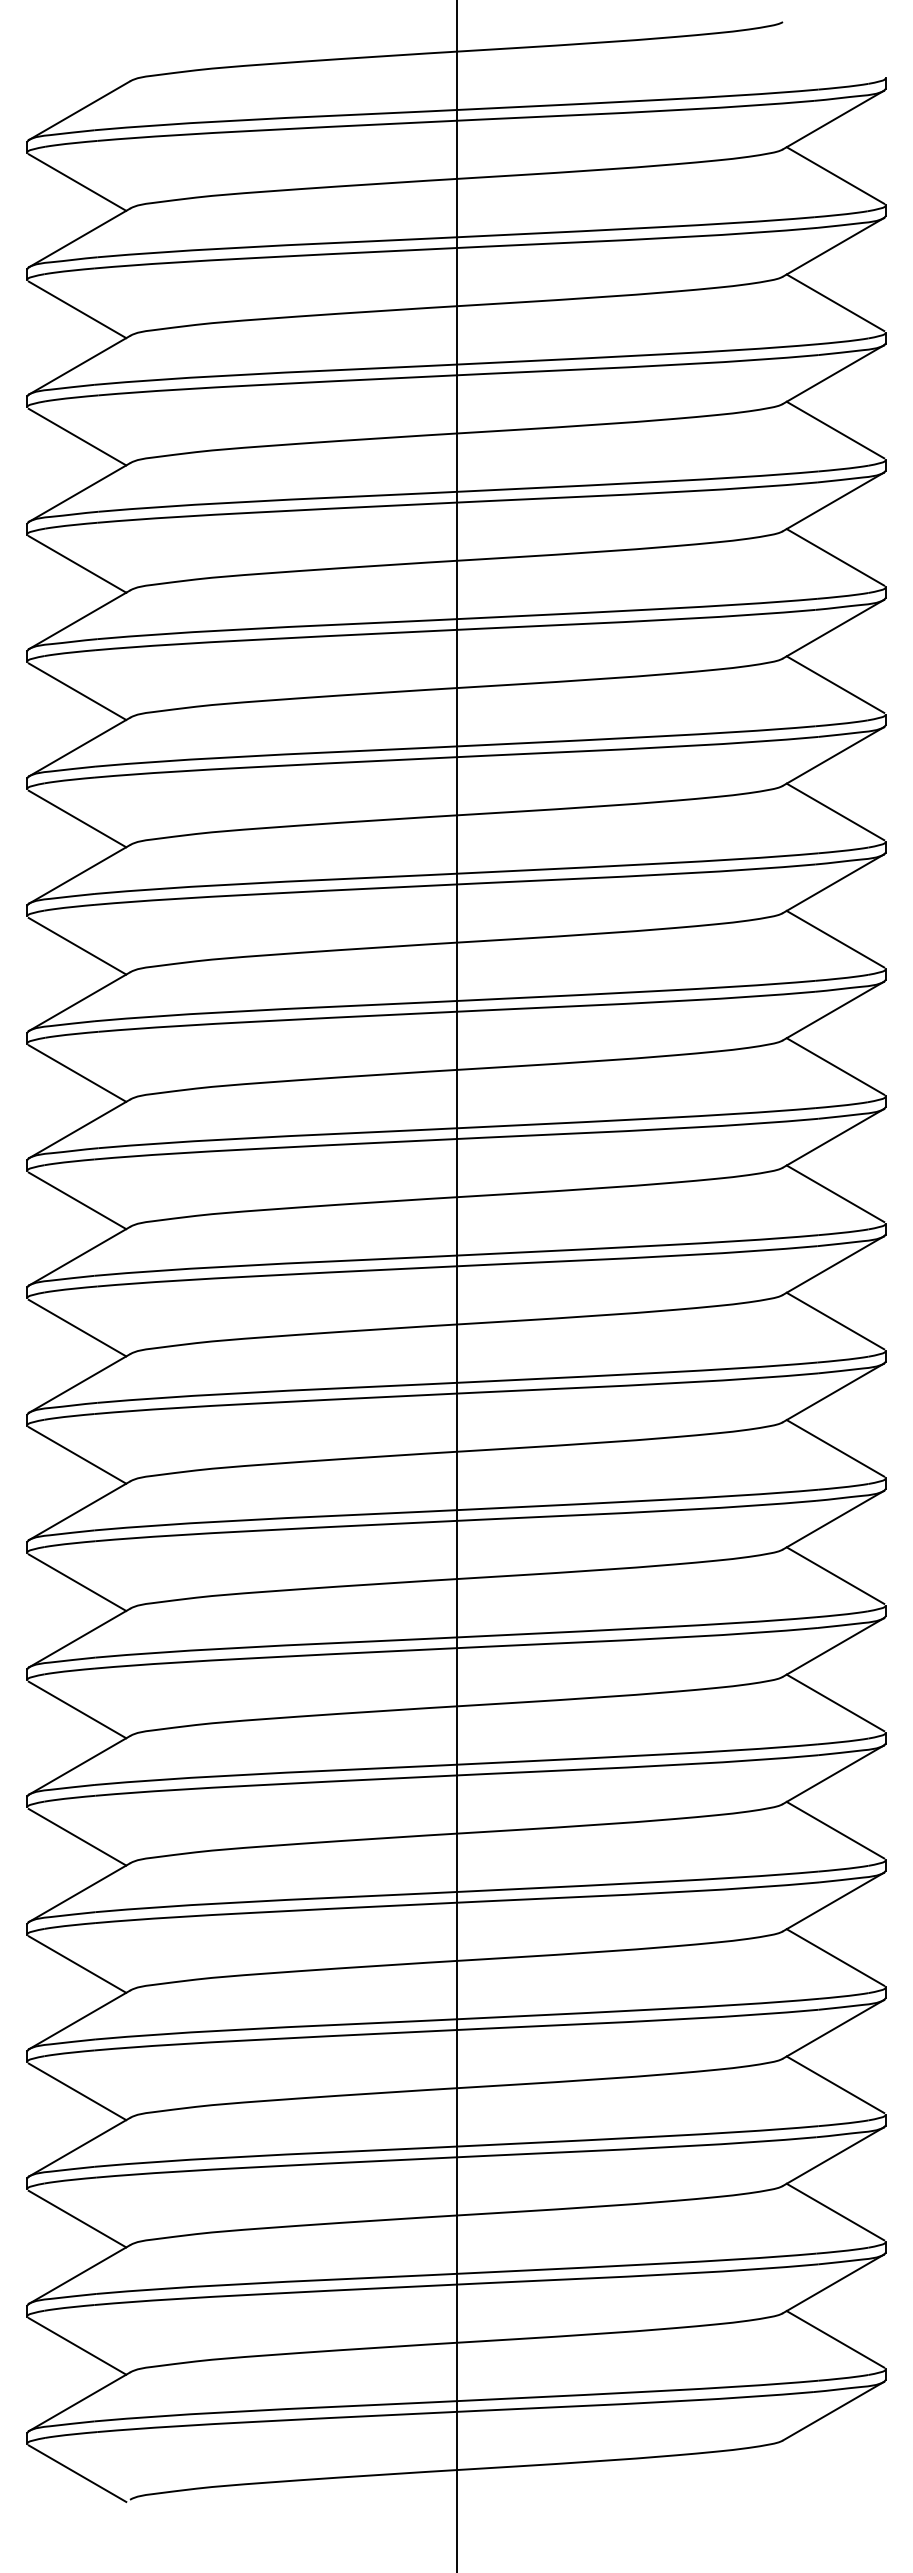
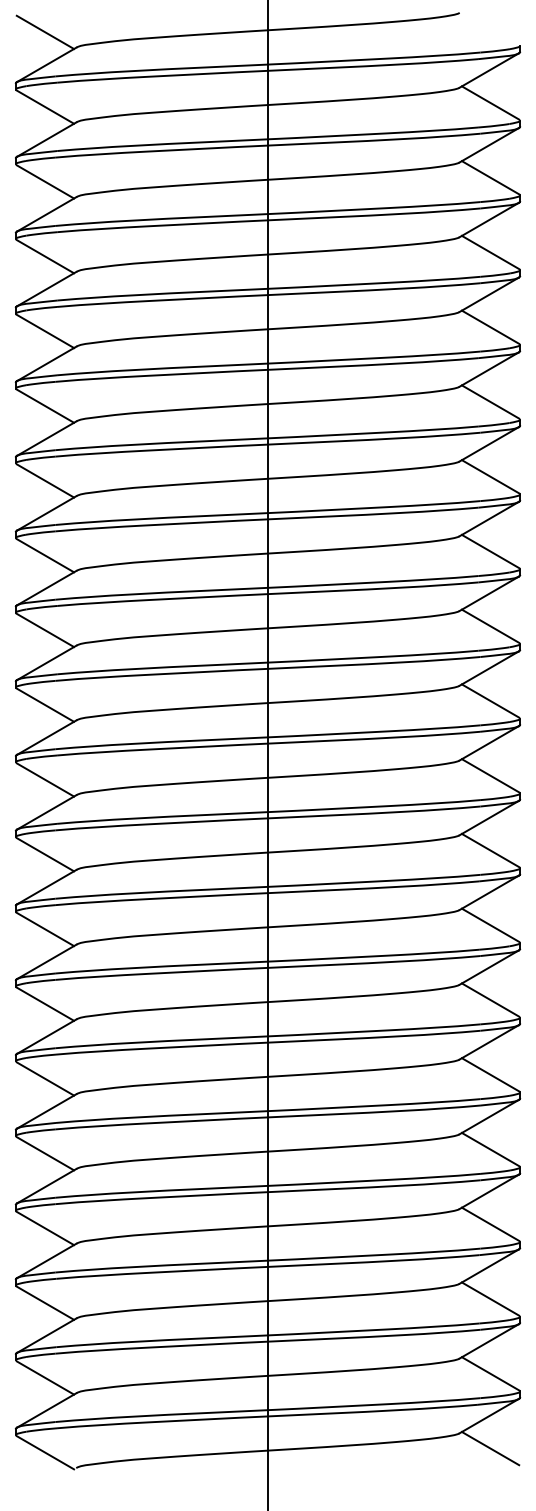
line: (77, 55) -> (45, 32), added
line: (835, 2466) -> (490, 1448), added

